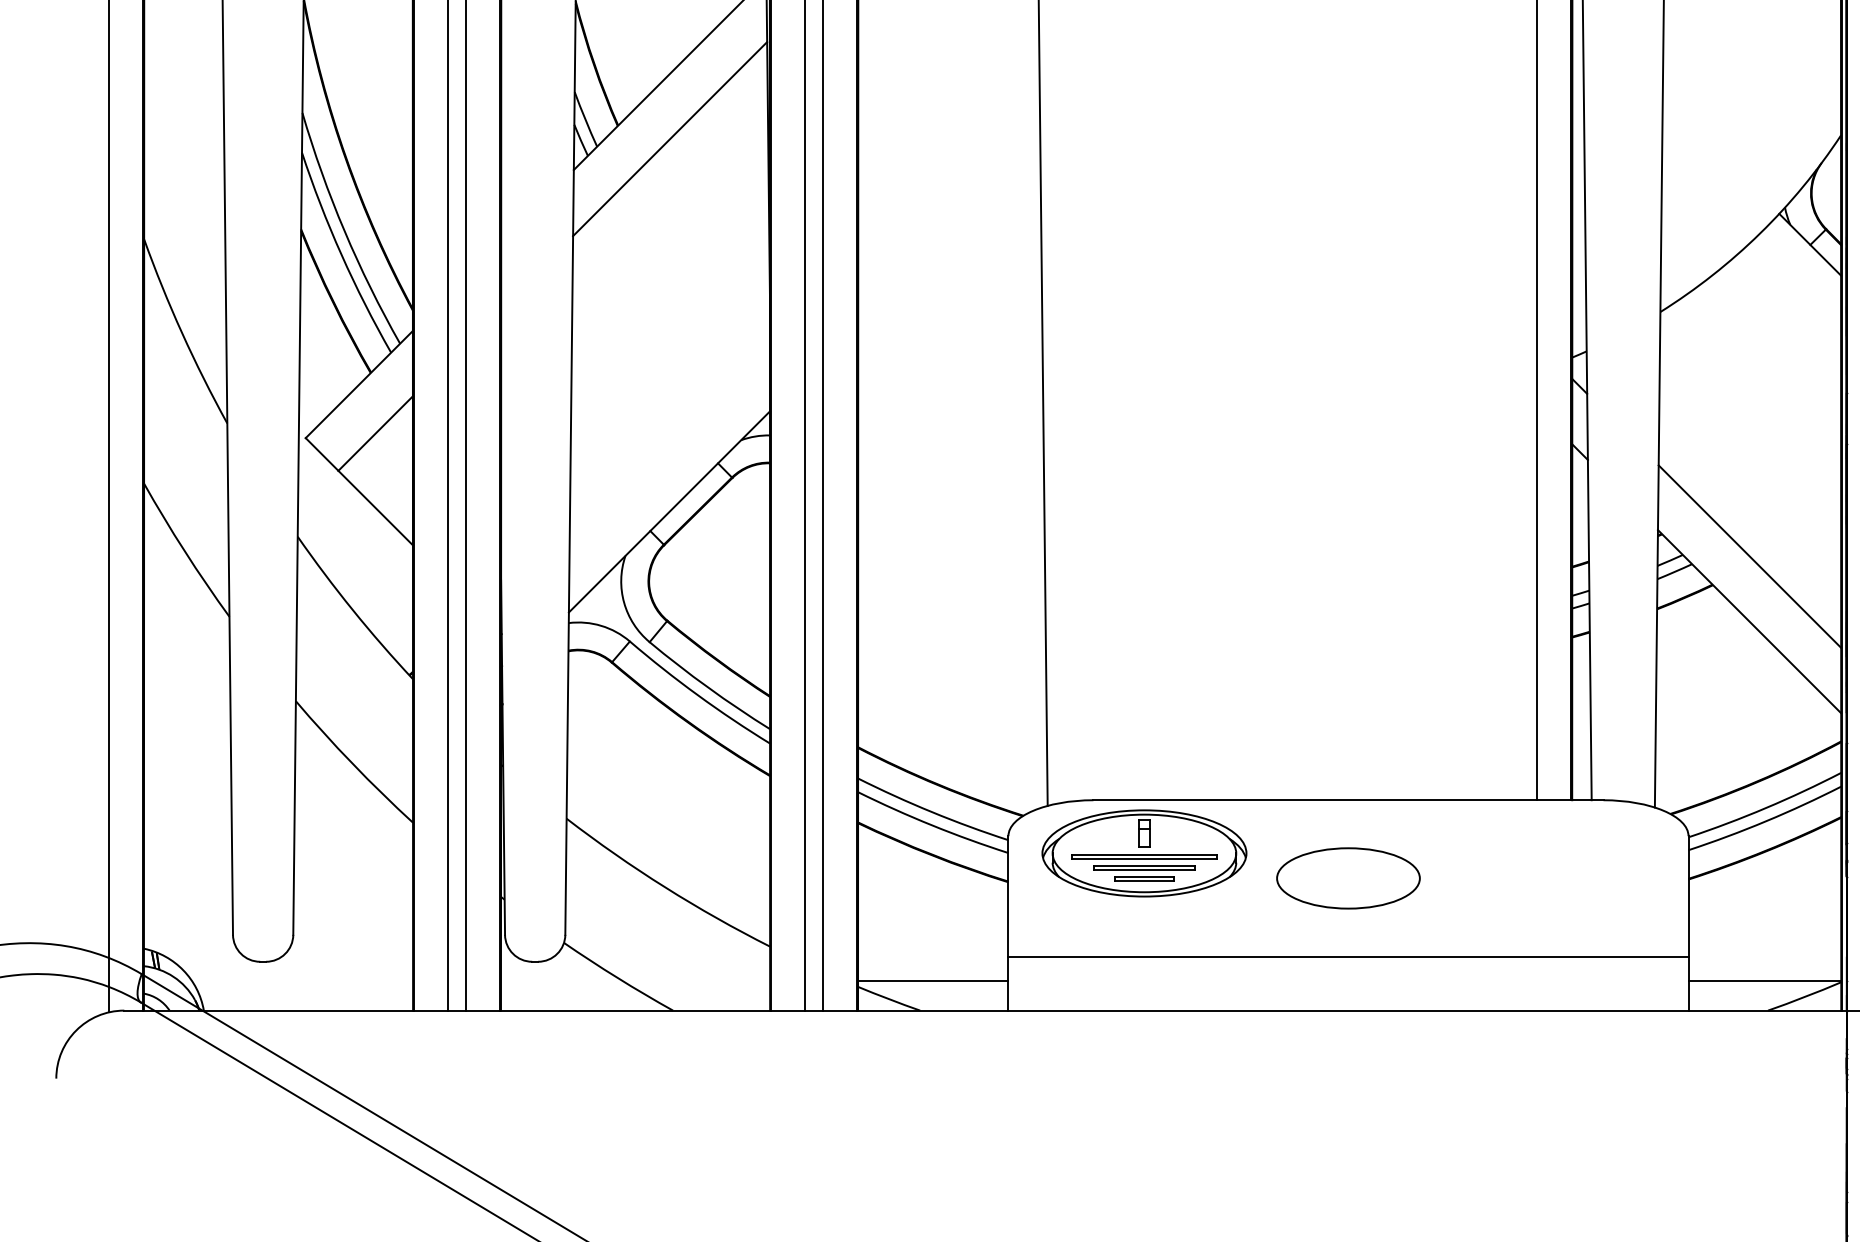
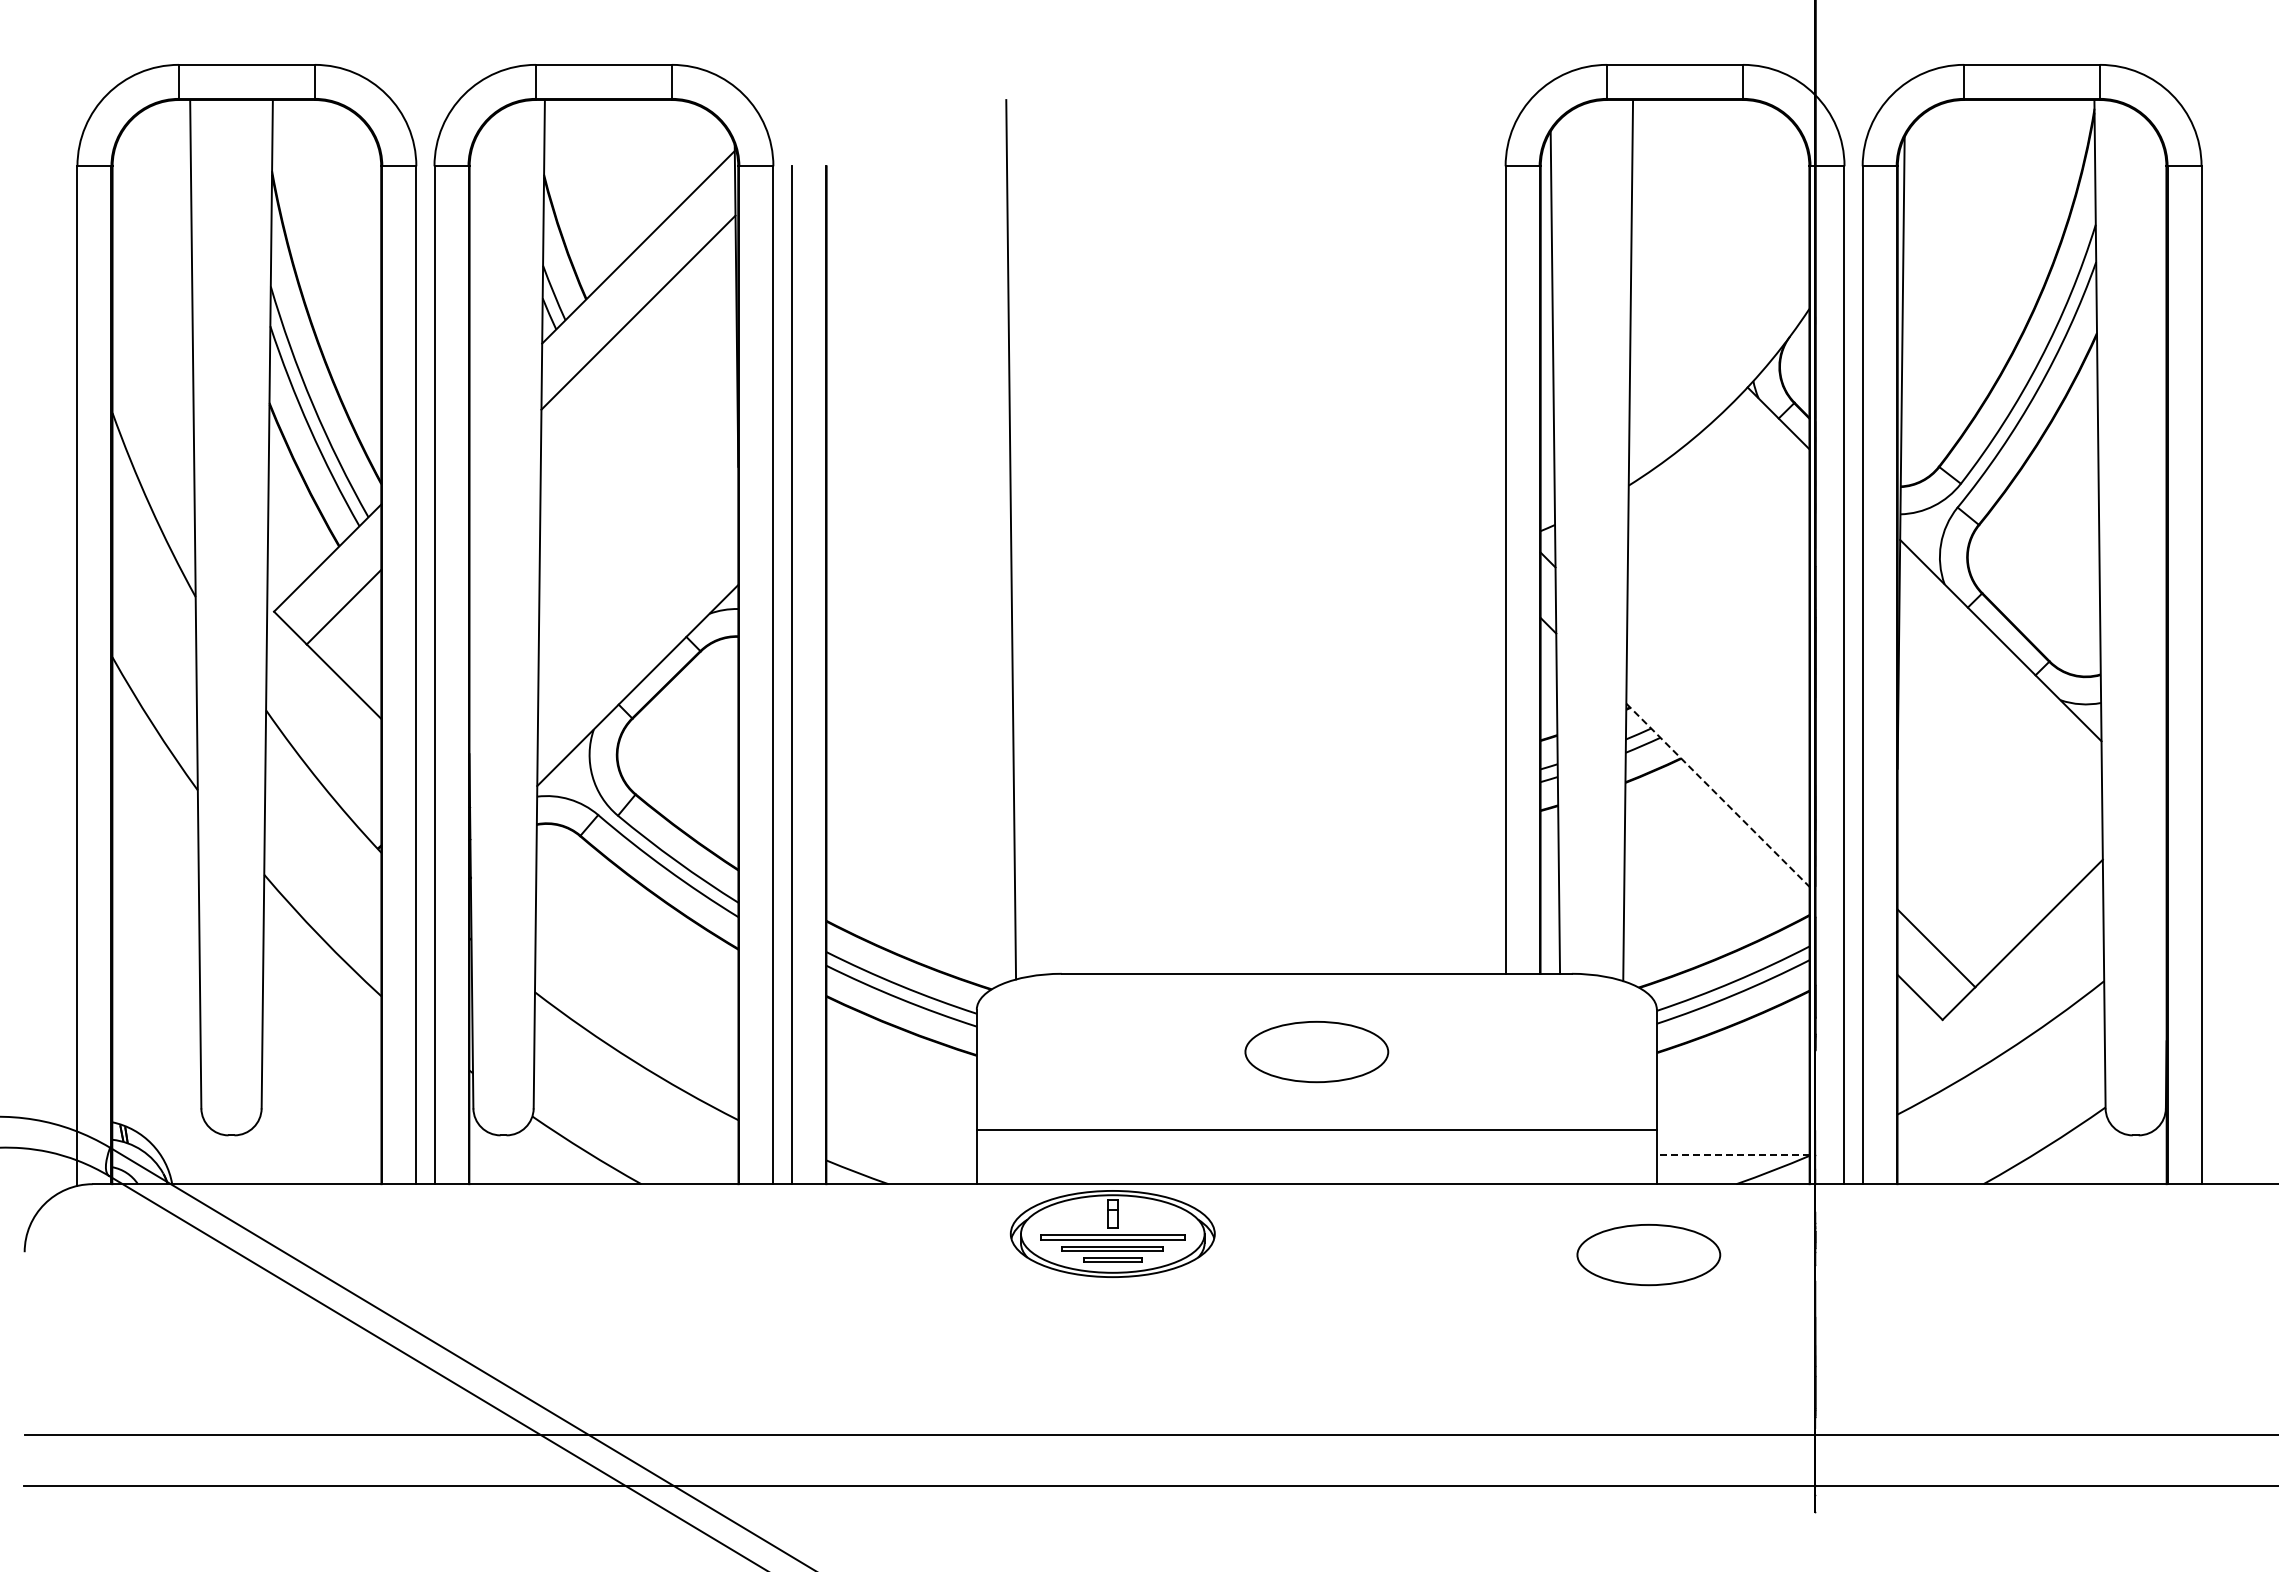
line: (1750, 555) -> (1718, 729), removed
line: (1749, 621) -> (1717, 795), solid -> dashed
part: (1144, 852) -> (1112, 1233), moved
line: (933, 980) -> (901, 1154), removed
line: (1764, 980) -> (1732, 1154), solid -> dashed
part: (1680, 1081) -> (1648, 1255), added

